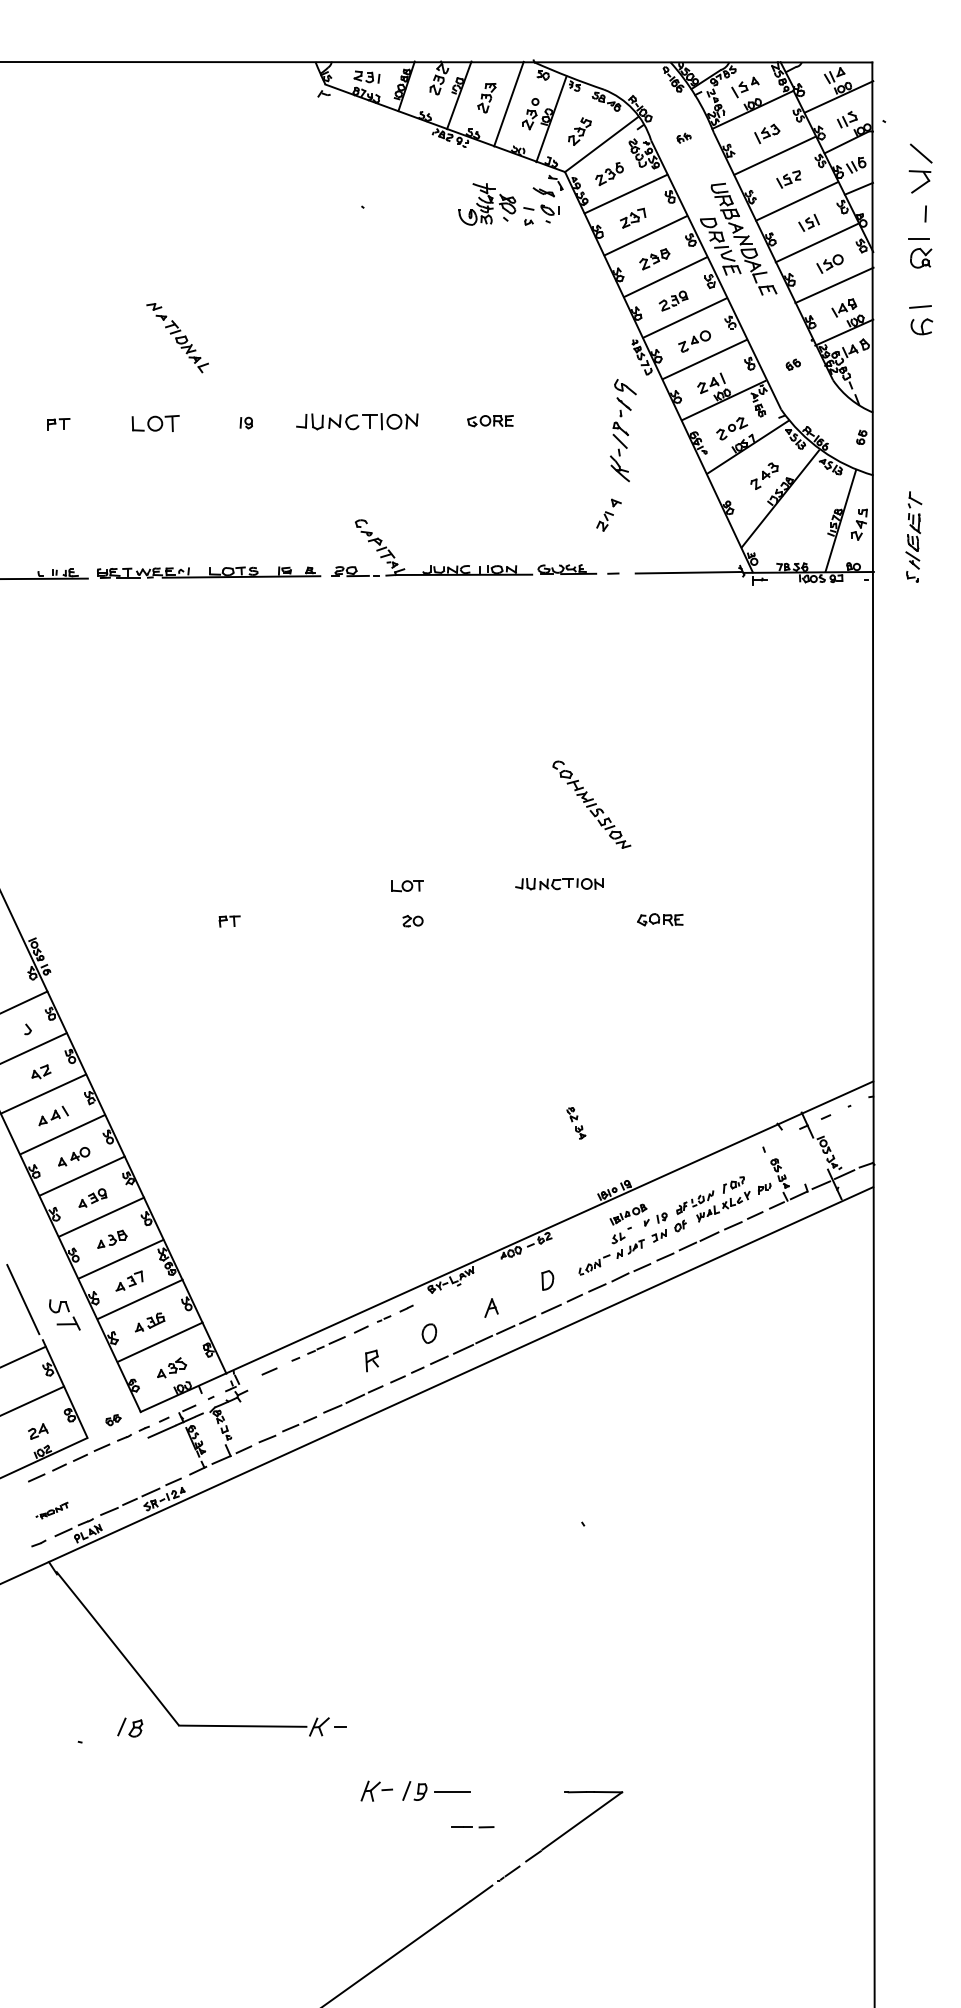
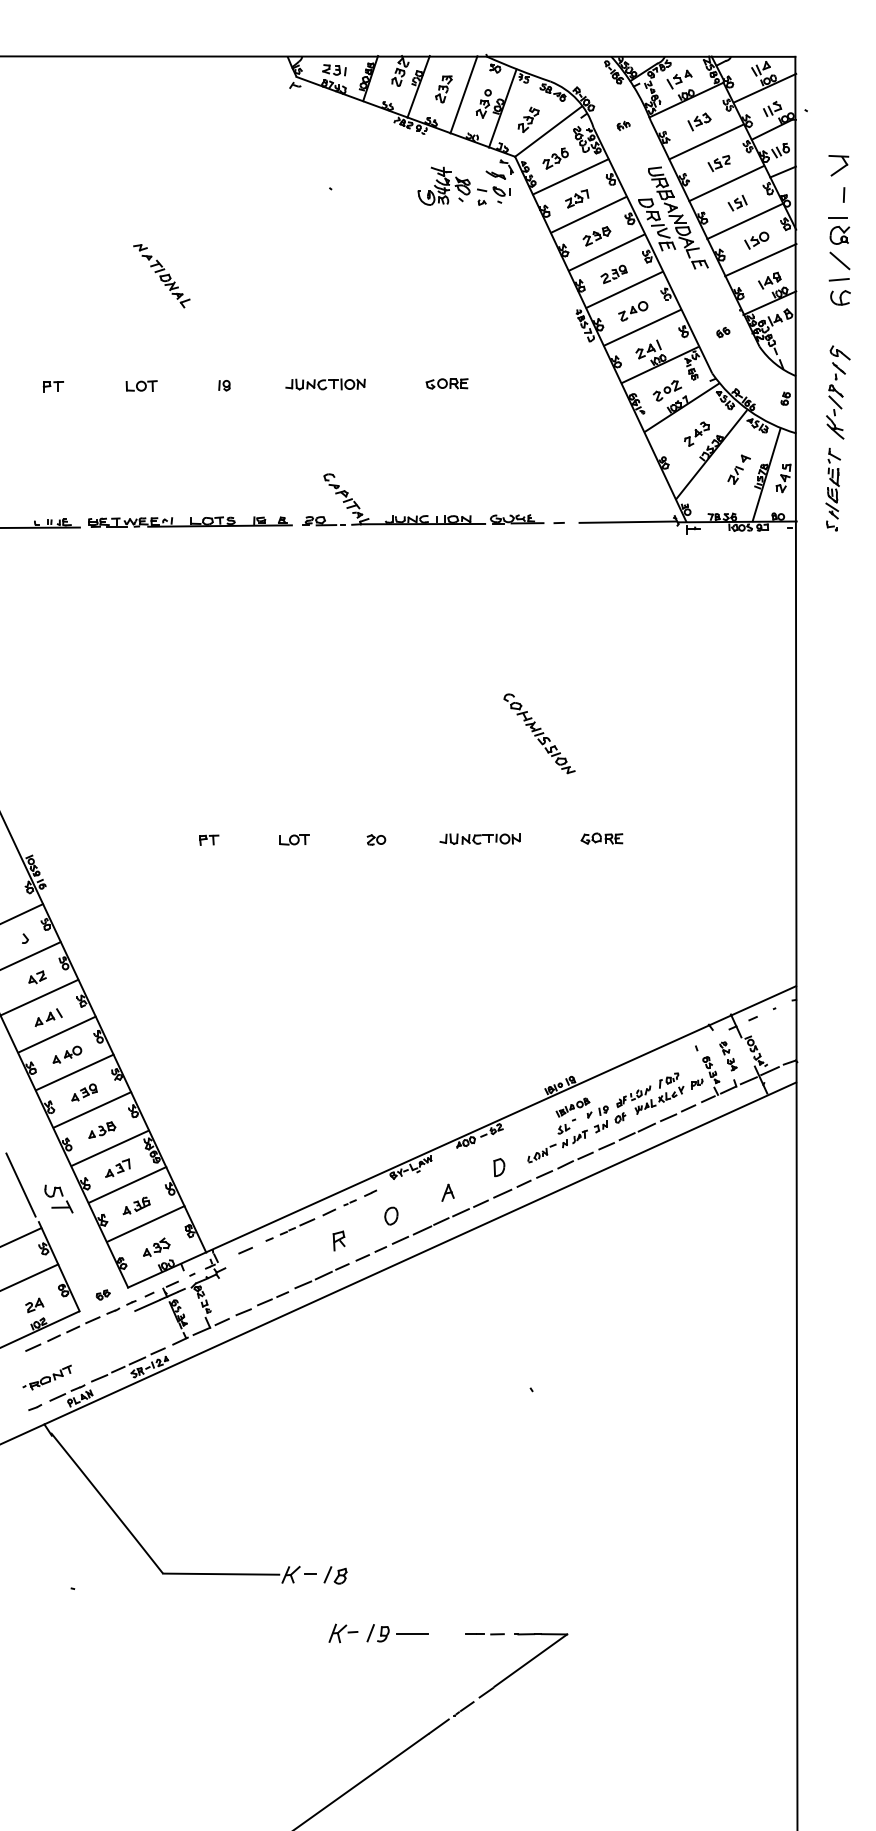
line: (920, 153) -> (839, 260), moved
part: (177, 338) -> (161, 276), moved
part: (357, 421) -> (325, 384), size x0.71
part: (155, 422) -> (141, 385), size x0.71
part: (623, 430) -> (838, 392), moved
part: (608, 514) -> (738, 469), moved
part: (558, 883) -> (479, 838), moved
part: (407, 885) -> (294, 839), moved
part: (576, 1123) -> (728, 1056), moved
part: (51, 1510) -> (46, 1377), size x1.67
part: (130, 1727) -> (335, 1575), moved
line: (472, 1827) -> (484, 1634), moved

